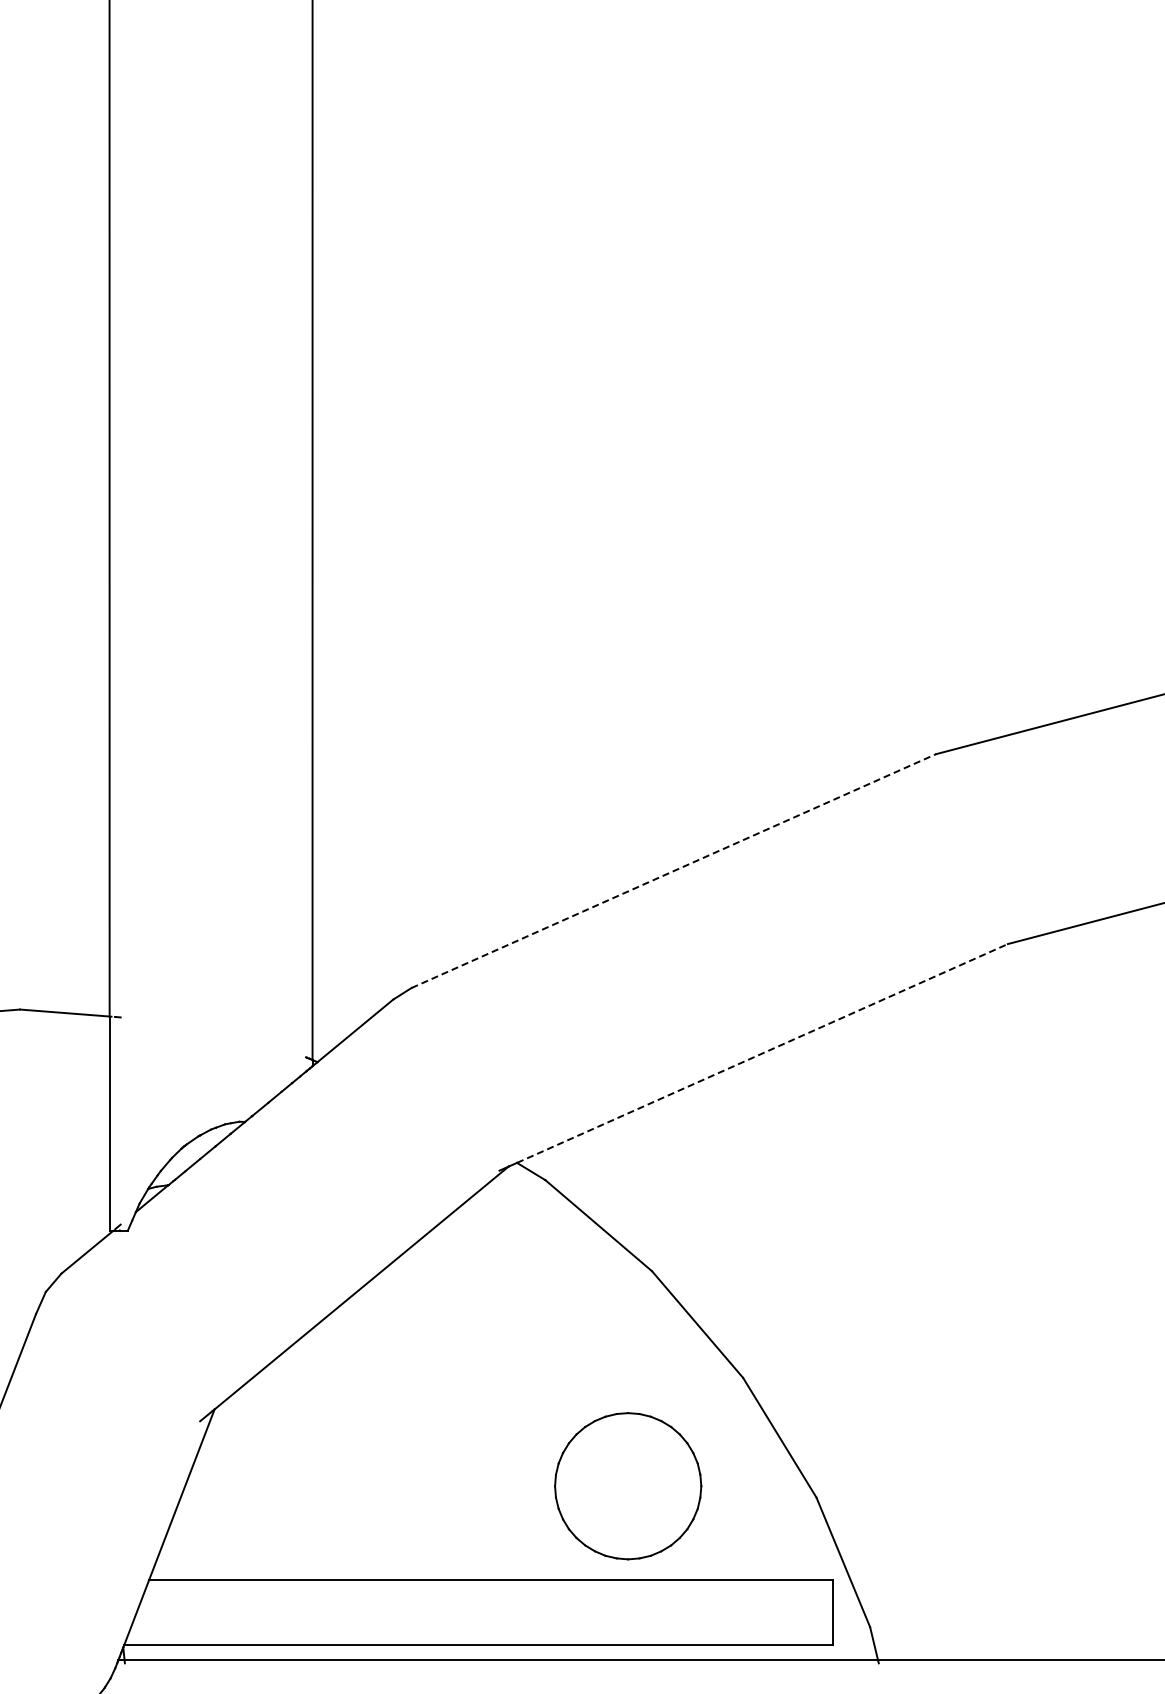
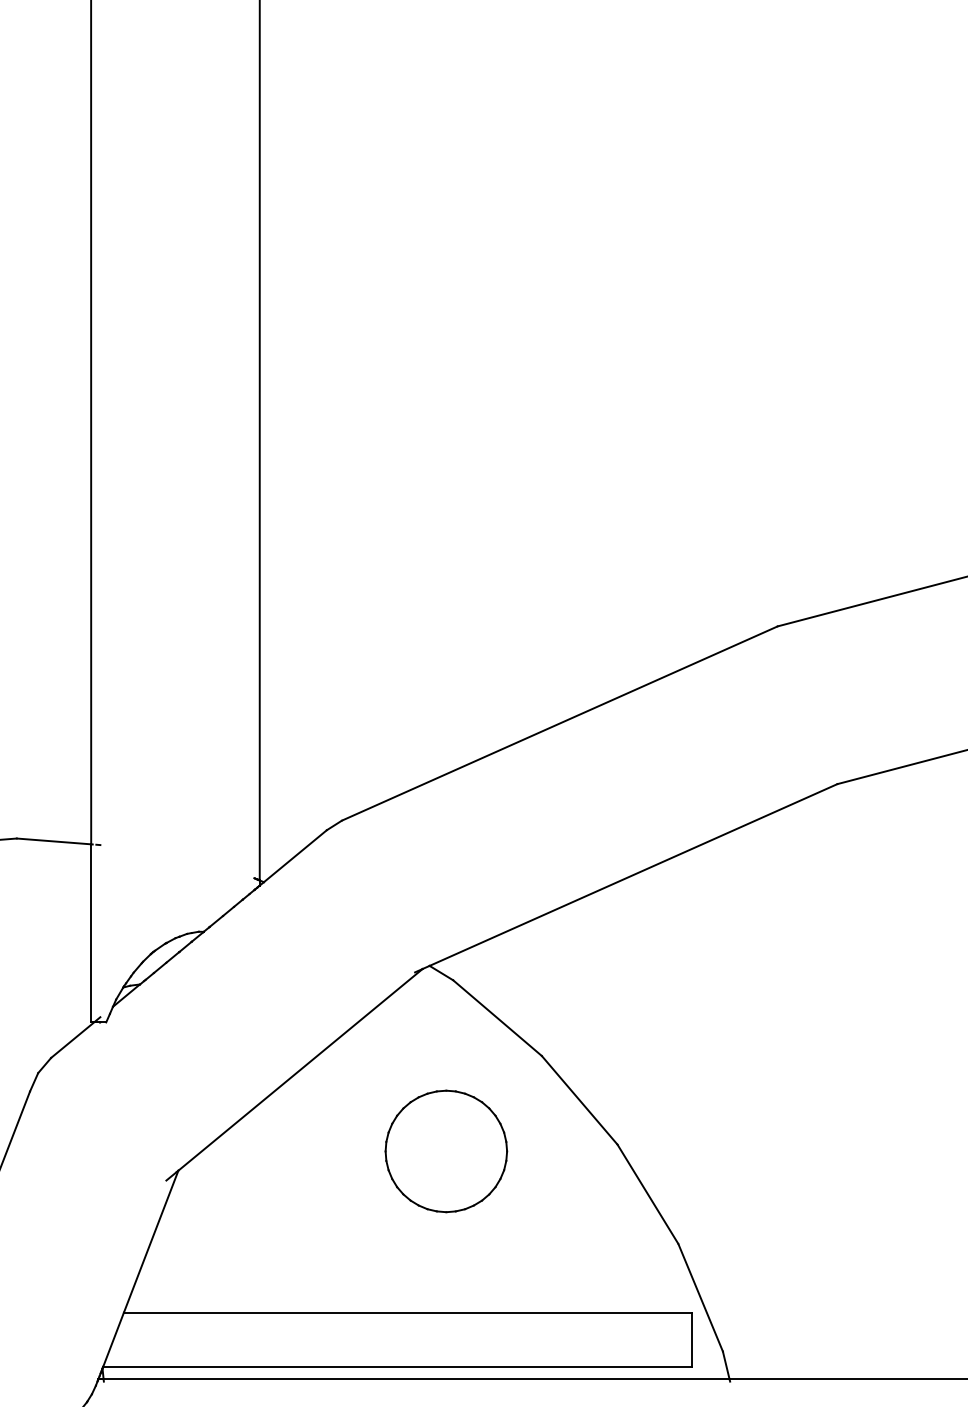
line: (674, 870) -> (560, 723), dashed -> solid
line: (762, 1053) -> (633, 875), dashed -> solid
part: (628, 1486) -> (446, 1151), moved

